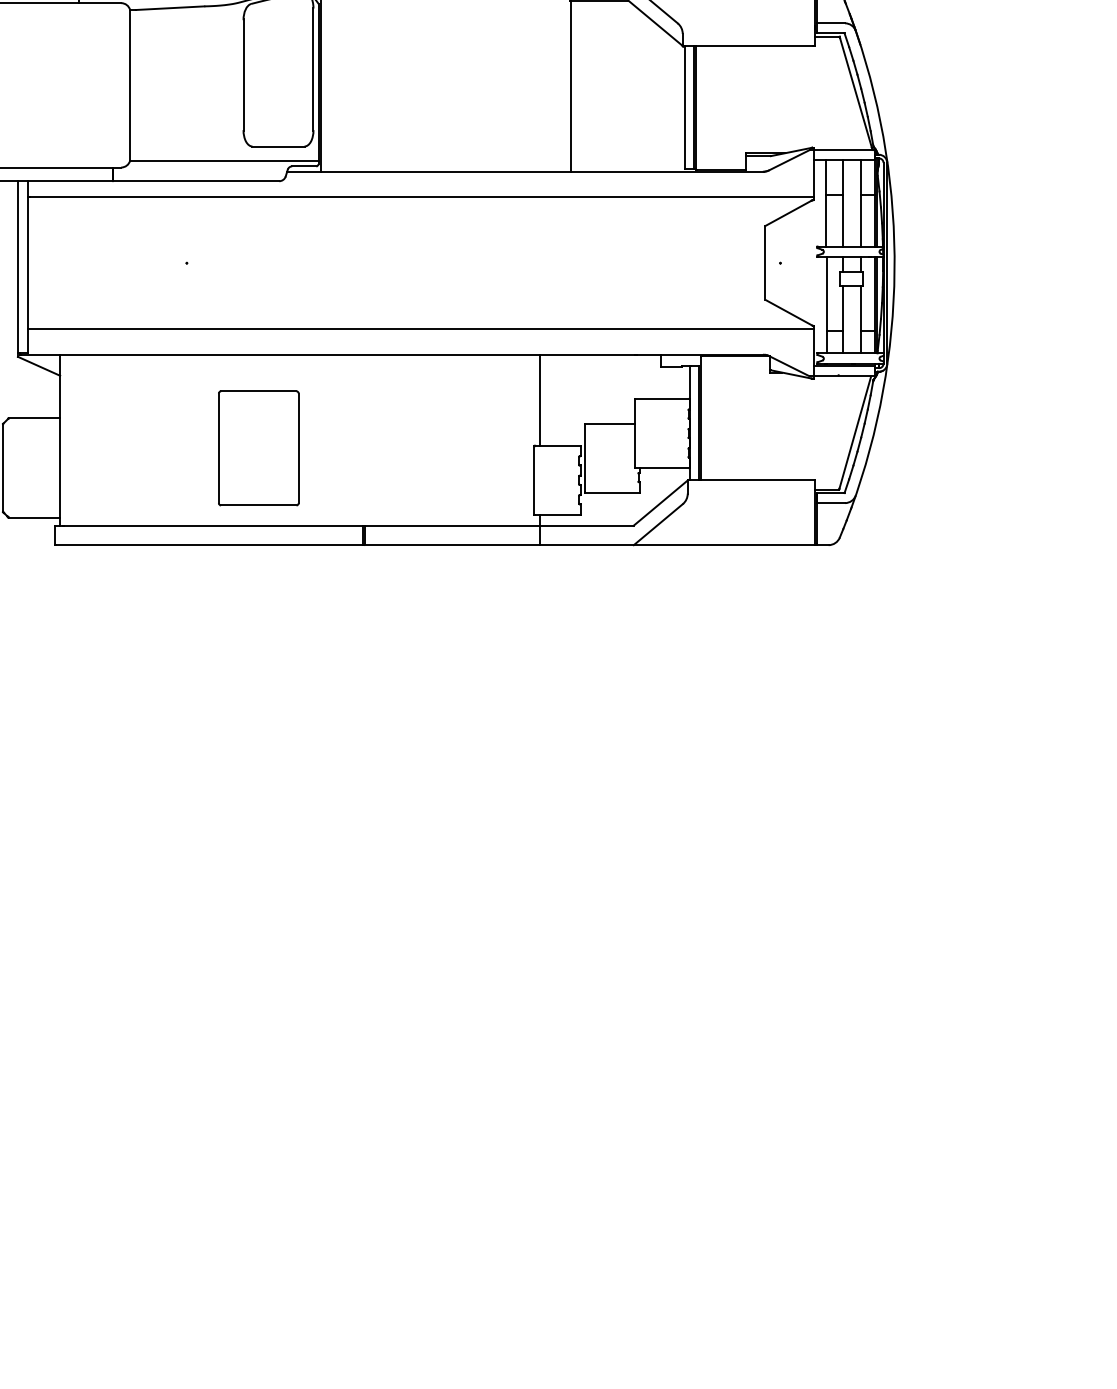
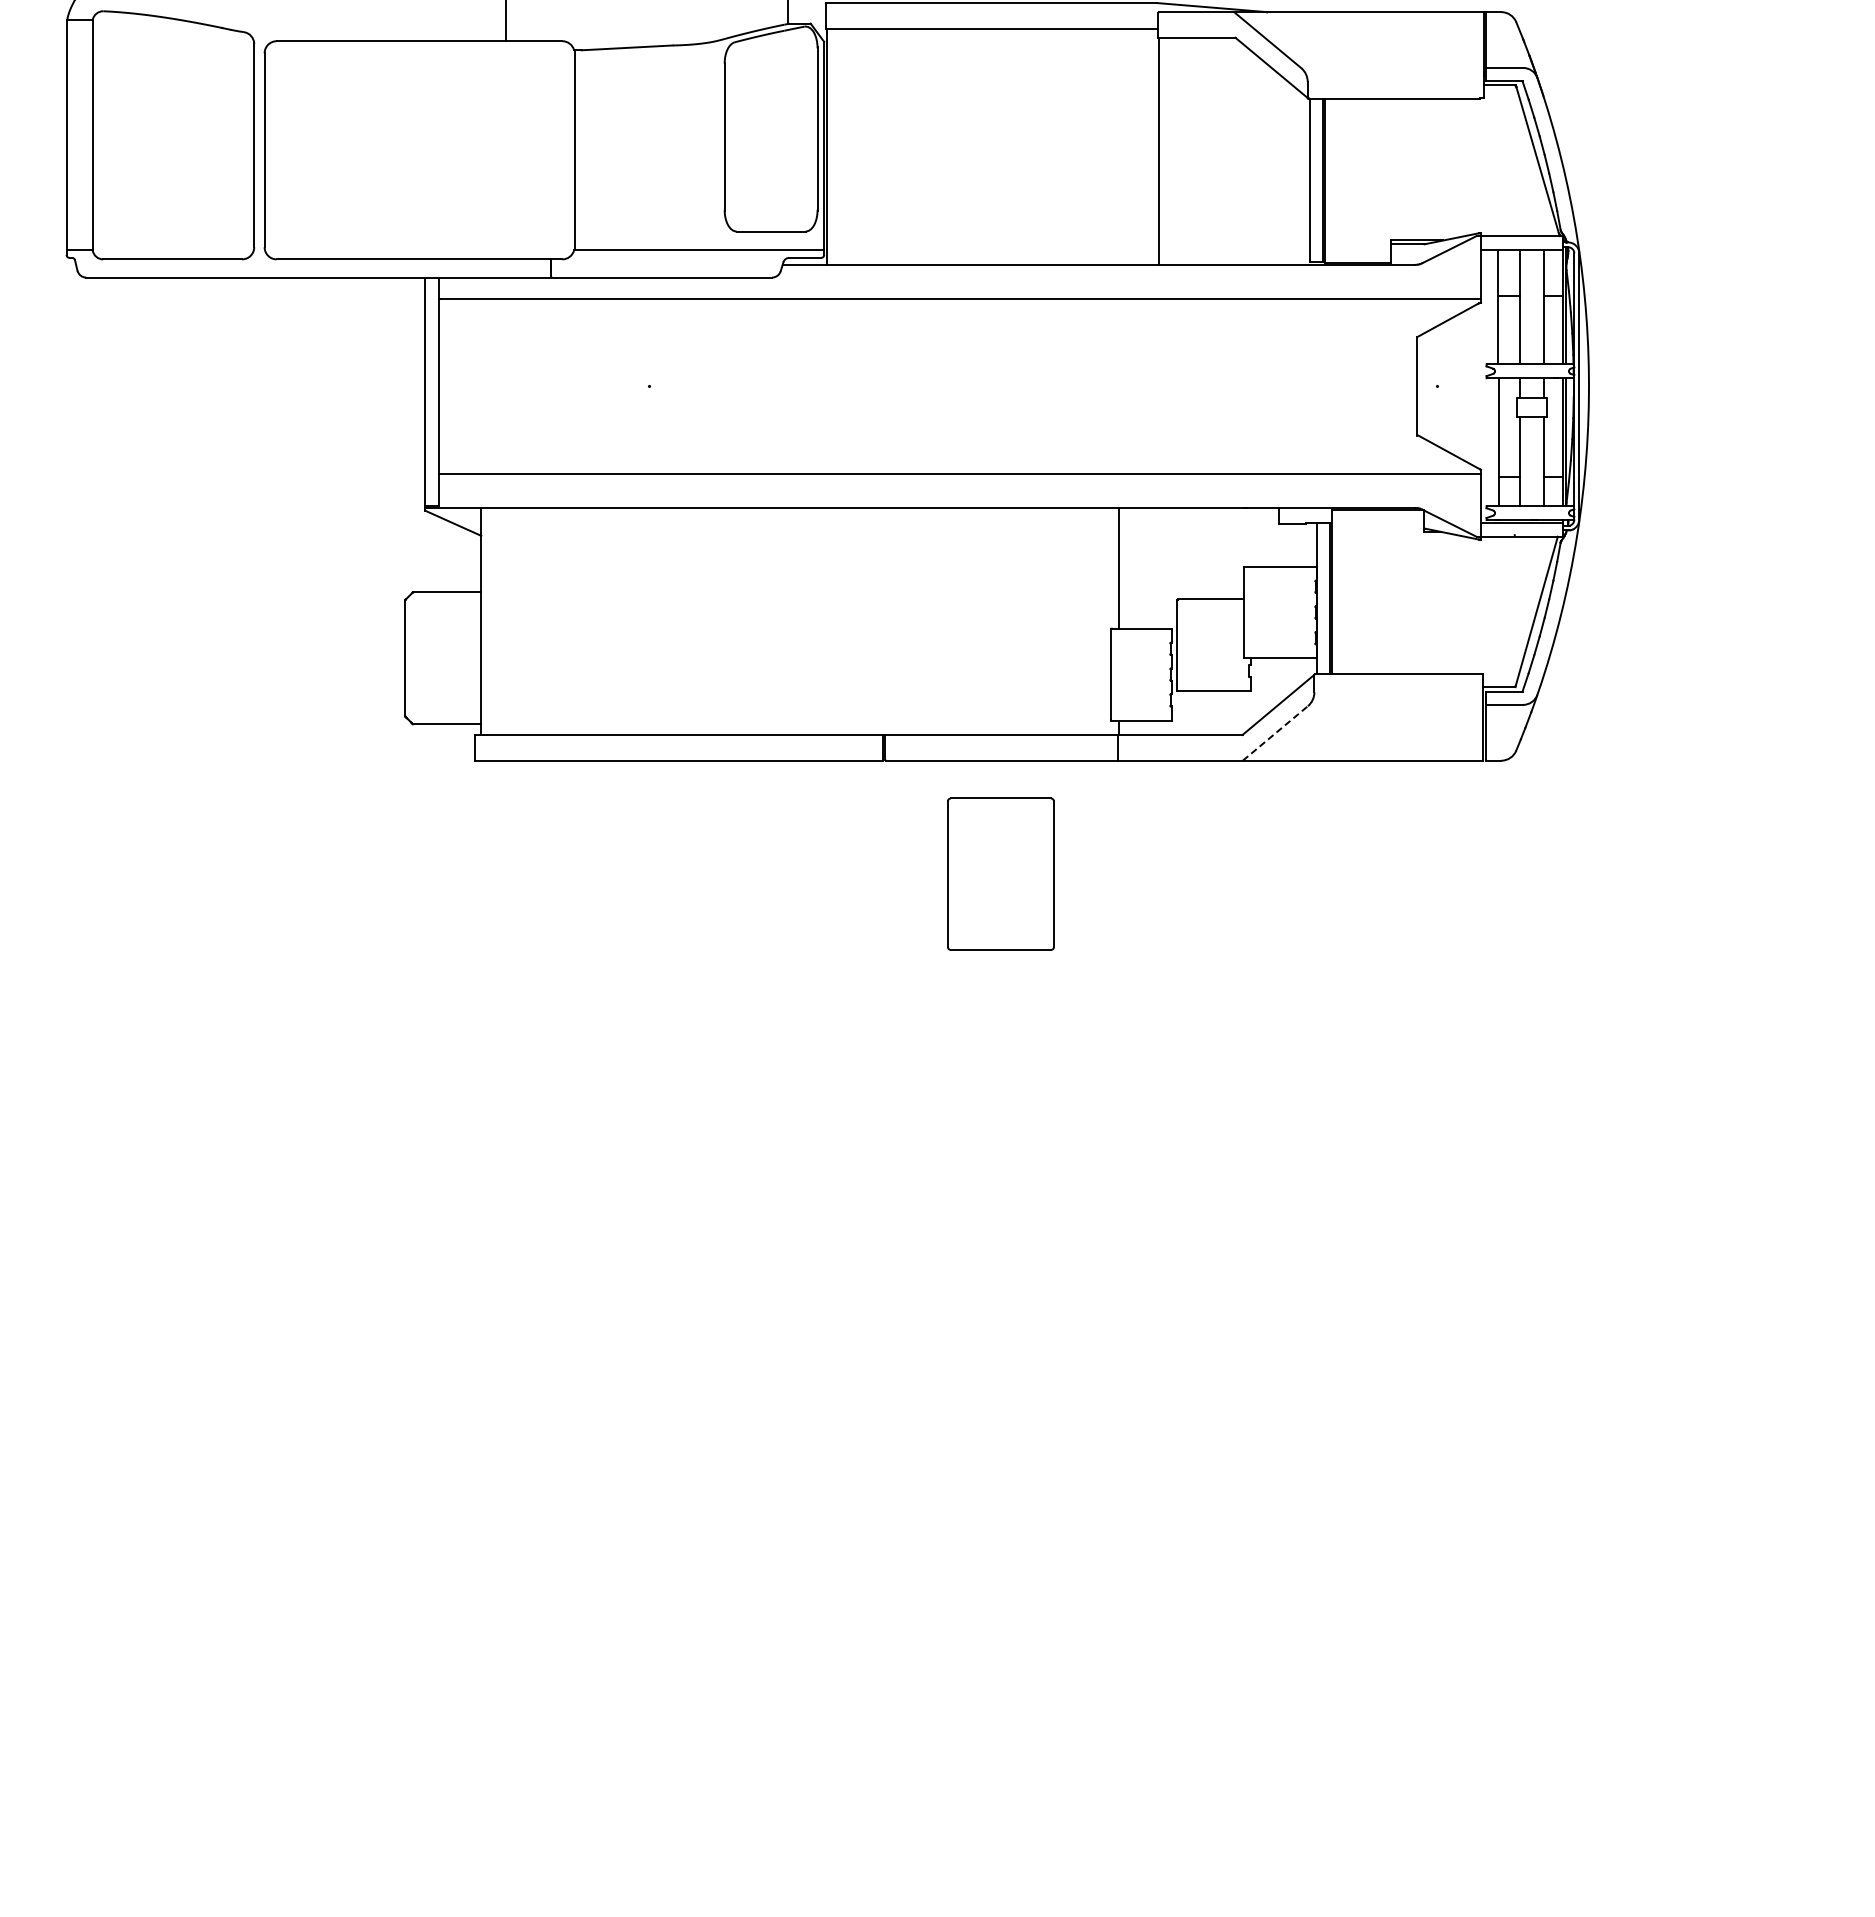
part: (258, 447) -> (1000, 873), moved
line: (658, 524) -> (1275, 733), solid -> dashed

